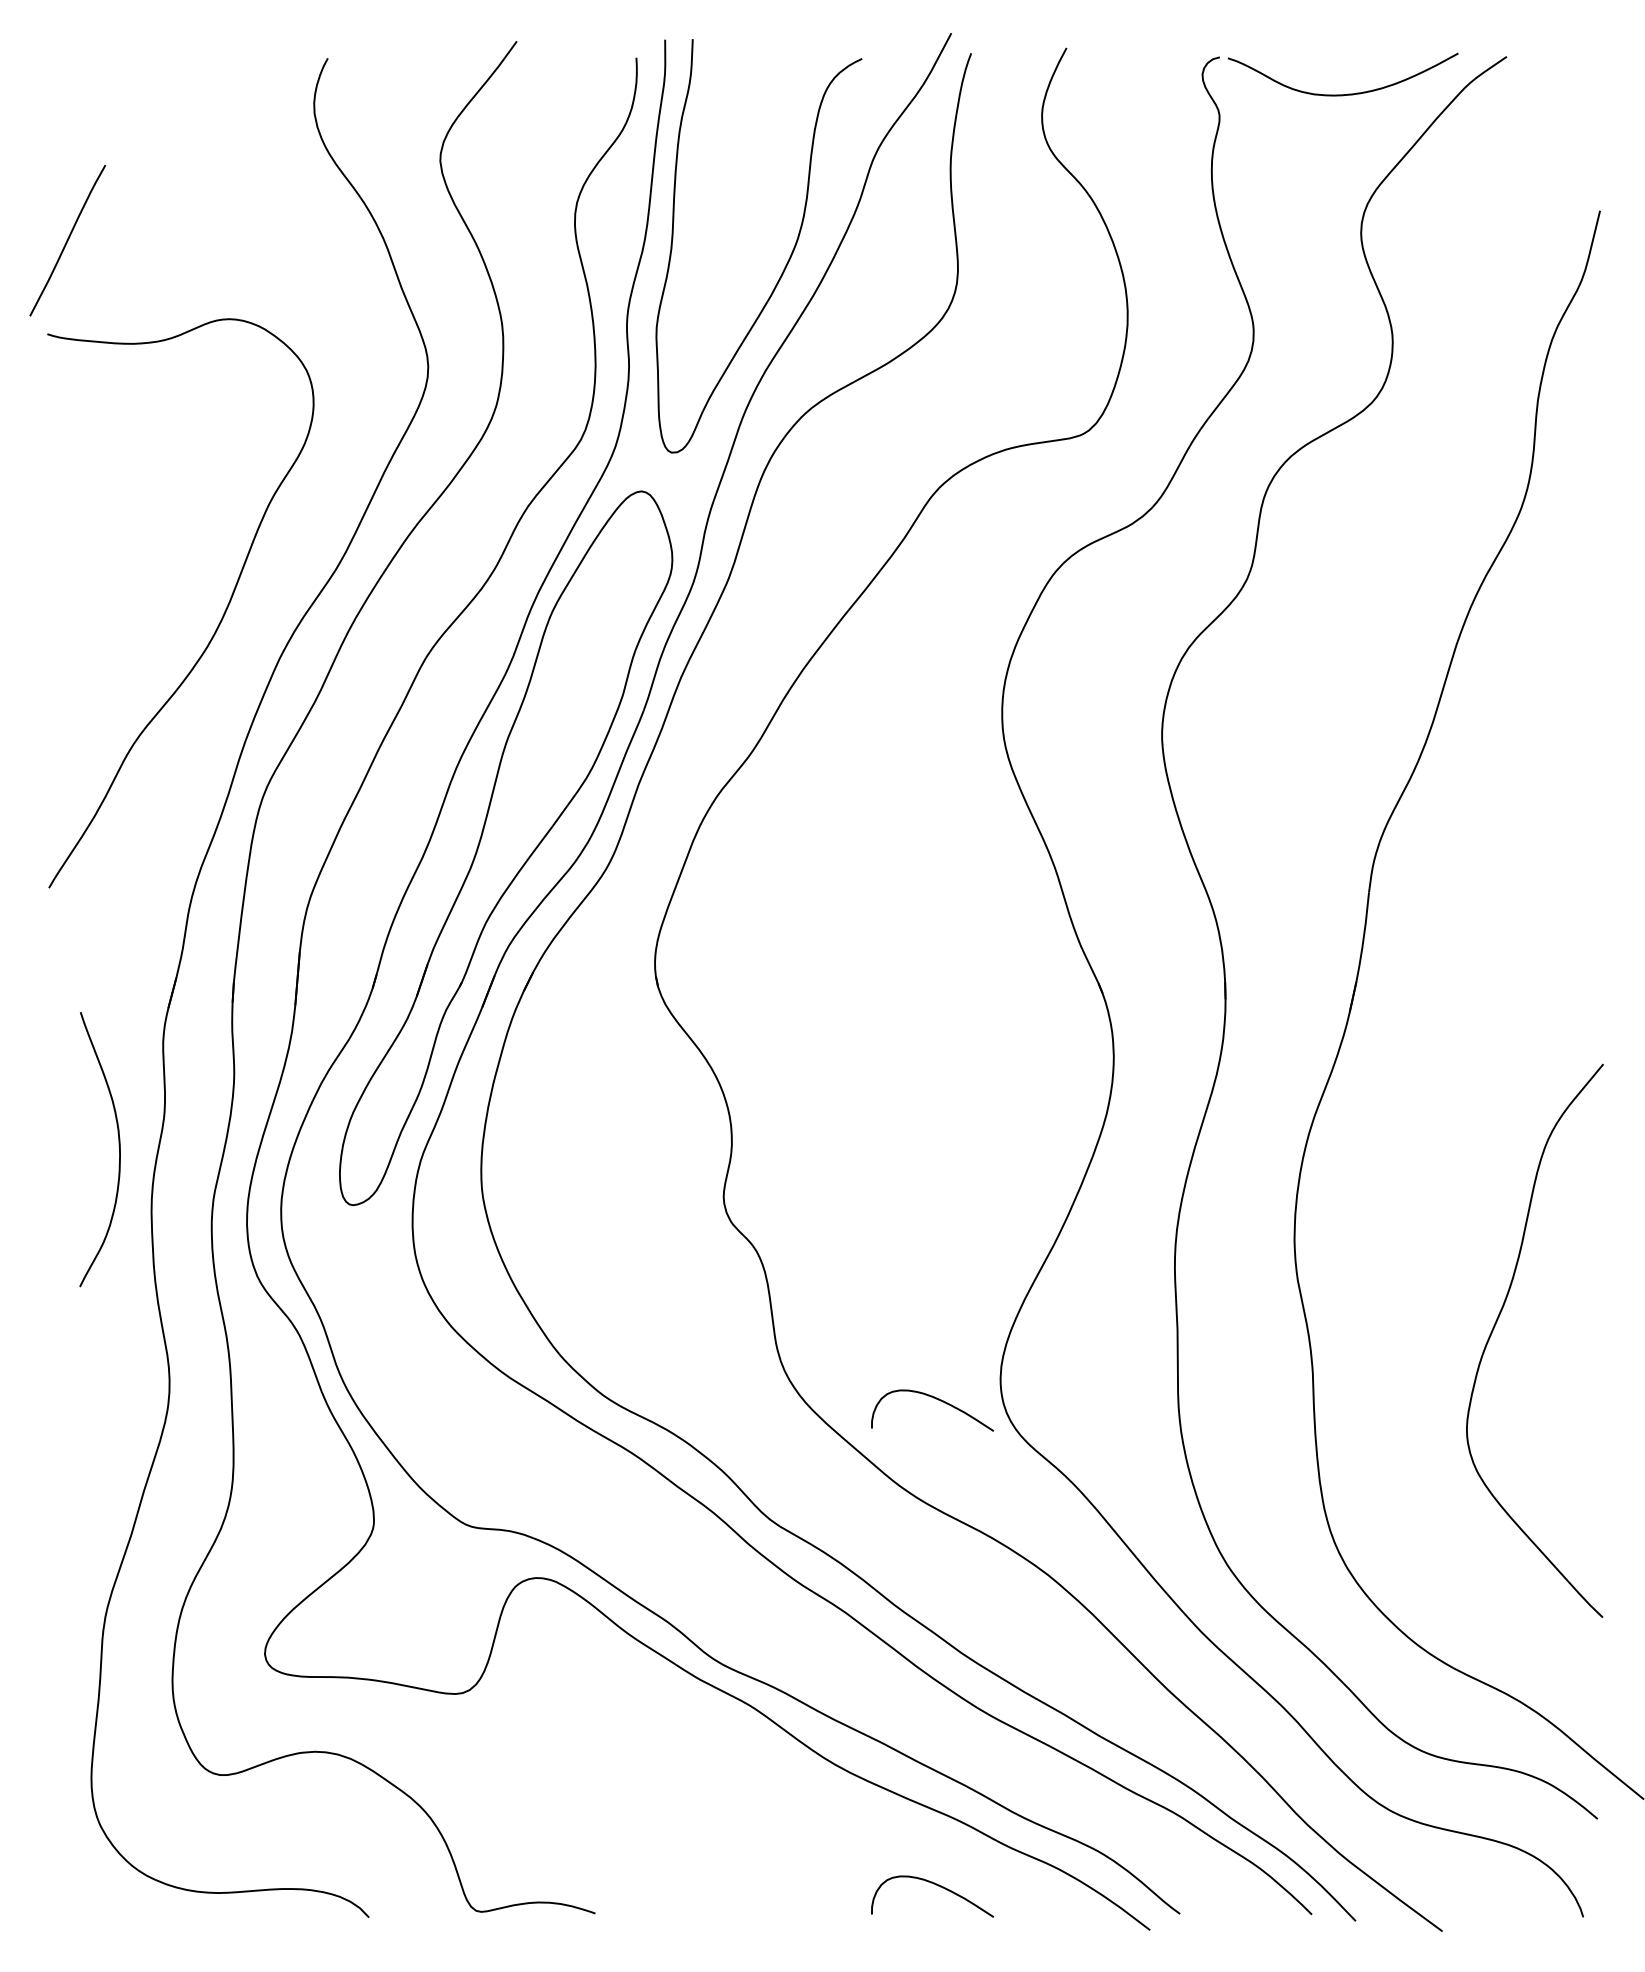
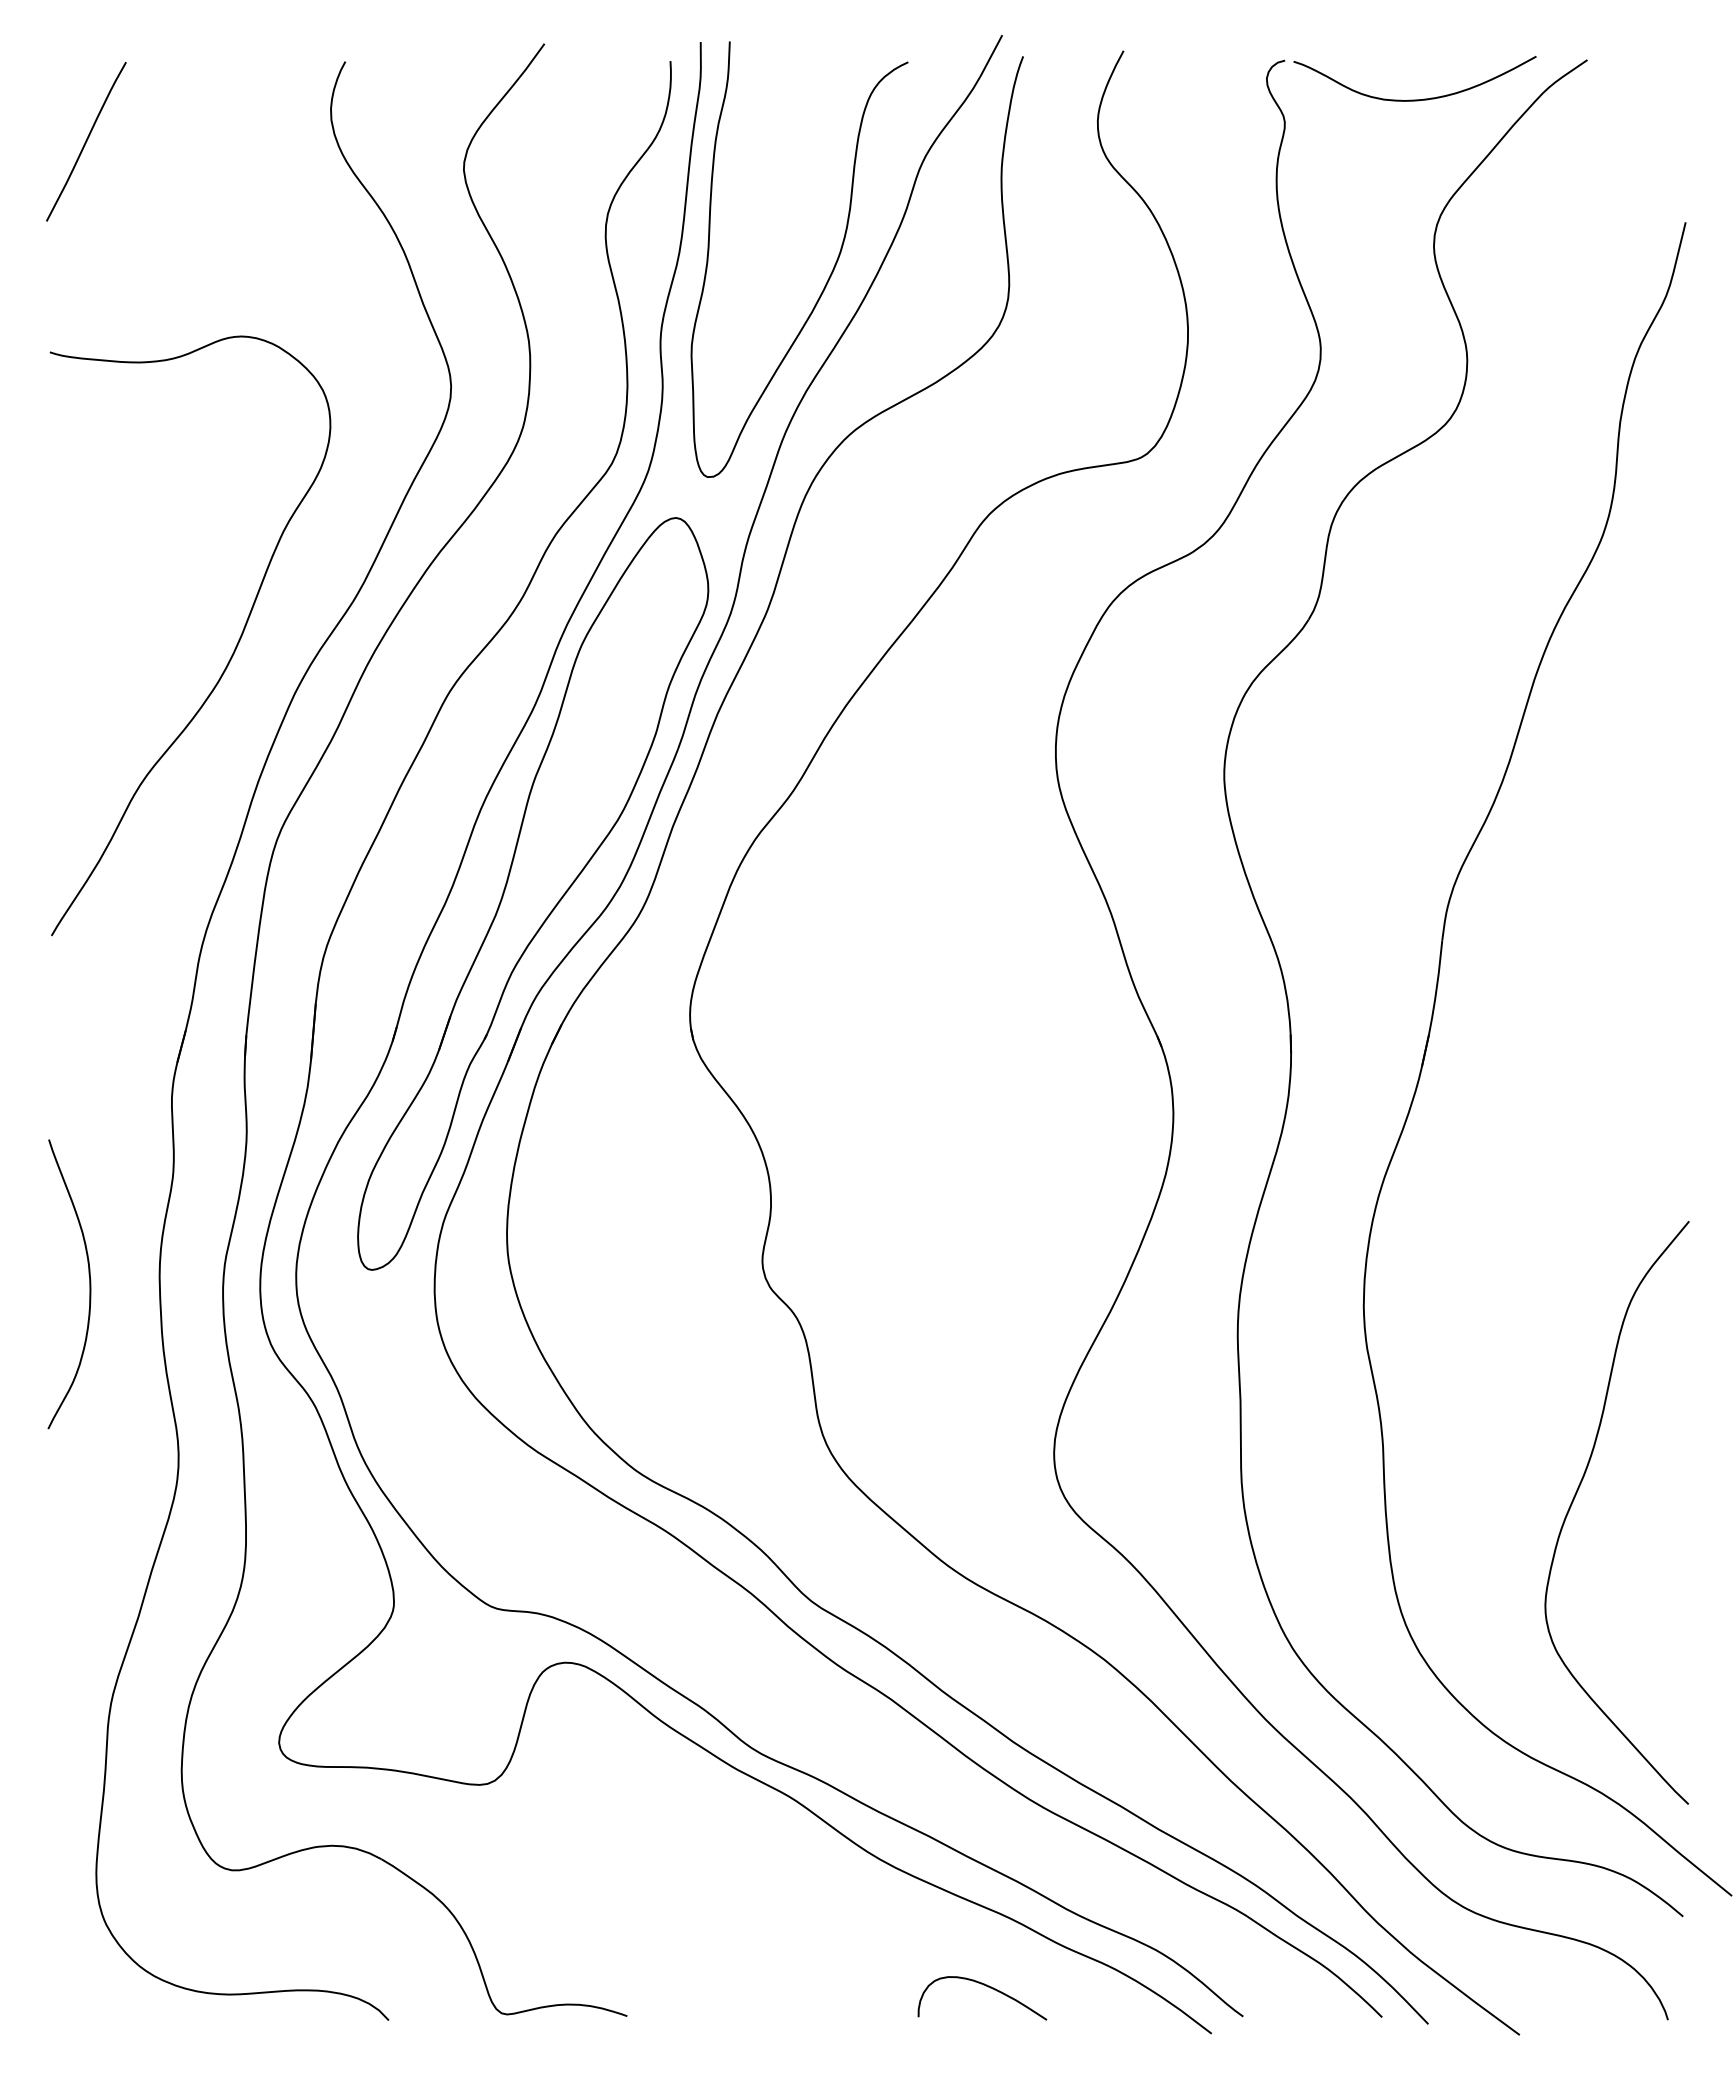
curve: (67, 240) -> (86, 141), moved
curve: (119, 1149) -> (89, 1284), moved
curve: (1497, 1322) -> (1577, 1493), moved
curve: (935, 1399) -> (985, 1474), removed

